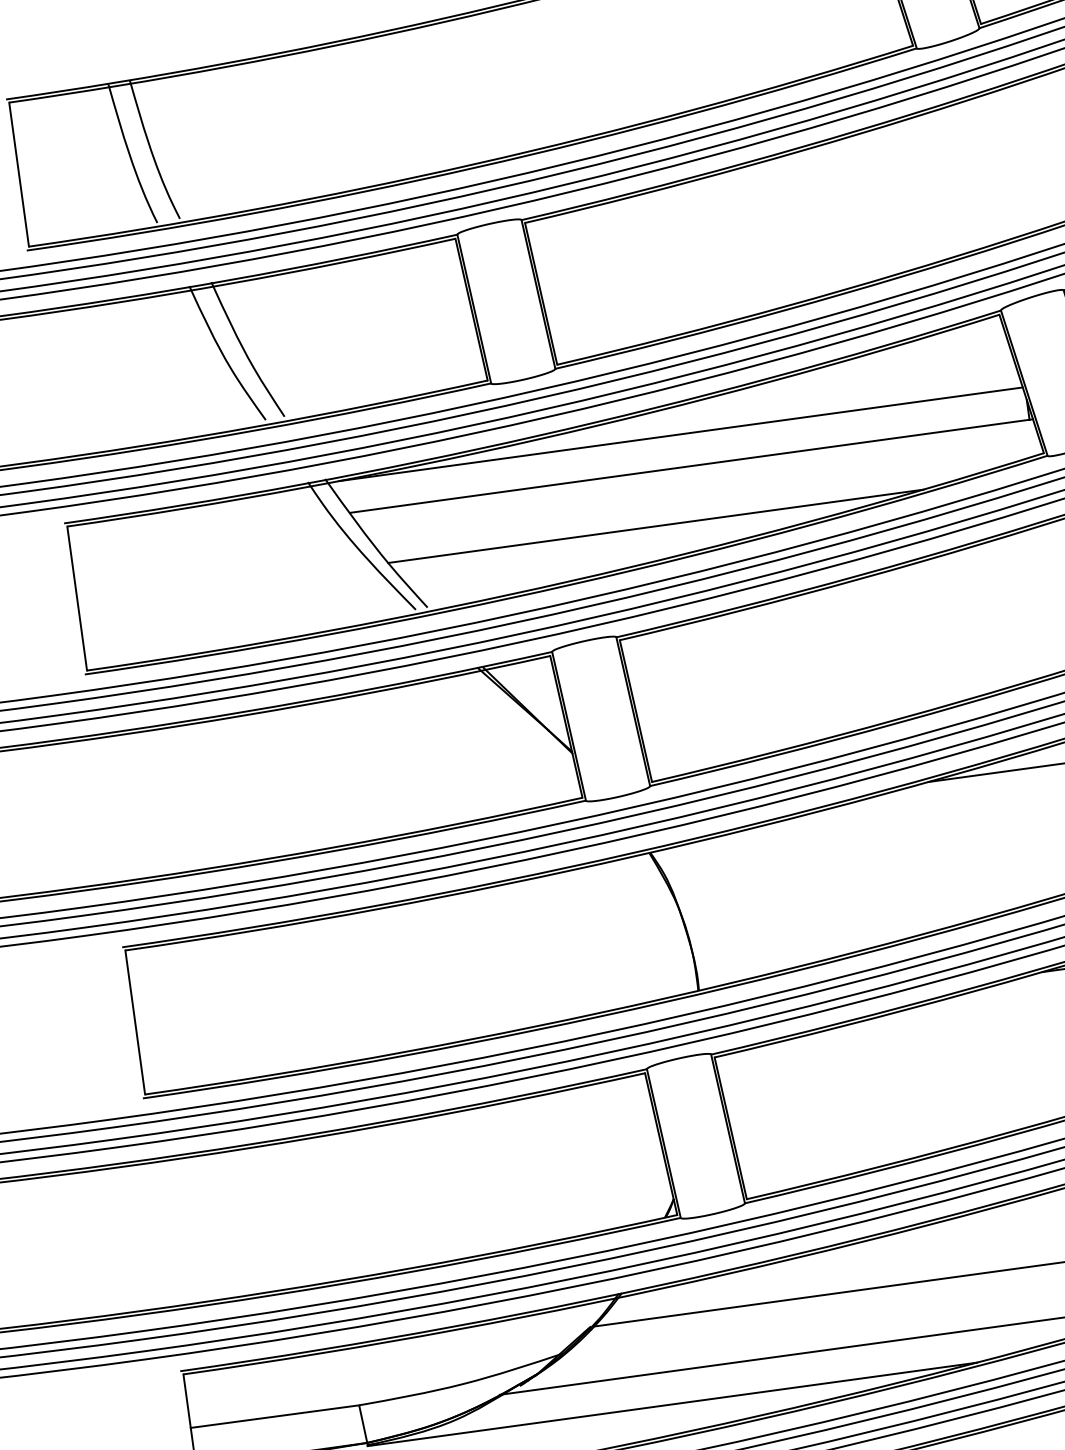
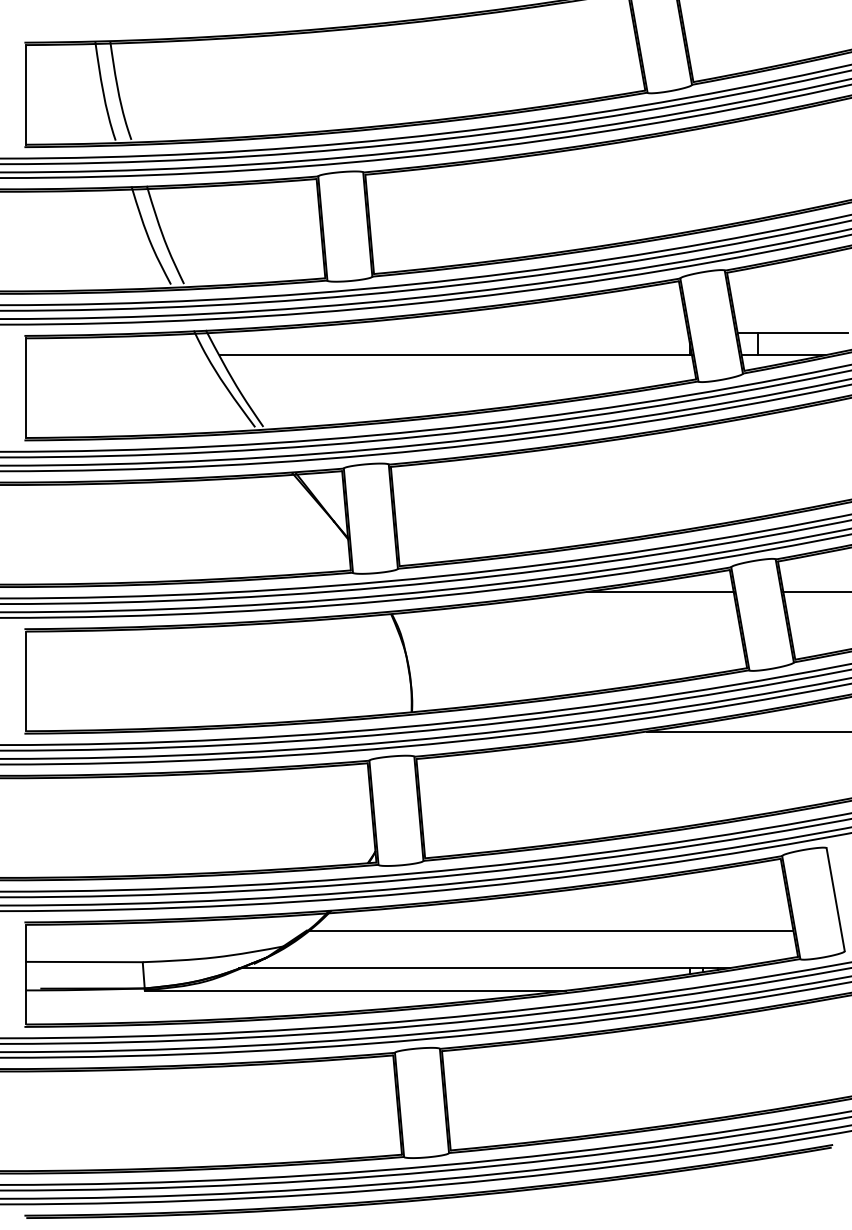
line: (680, 433) -> (451, 332), removed
line: (655, 525) -> (425, 392), removed

